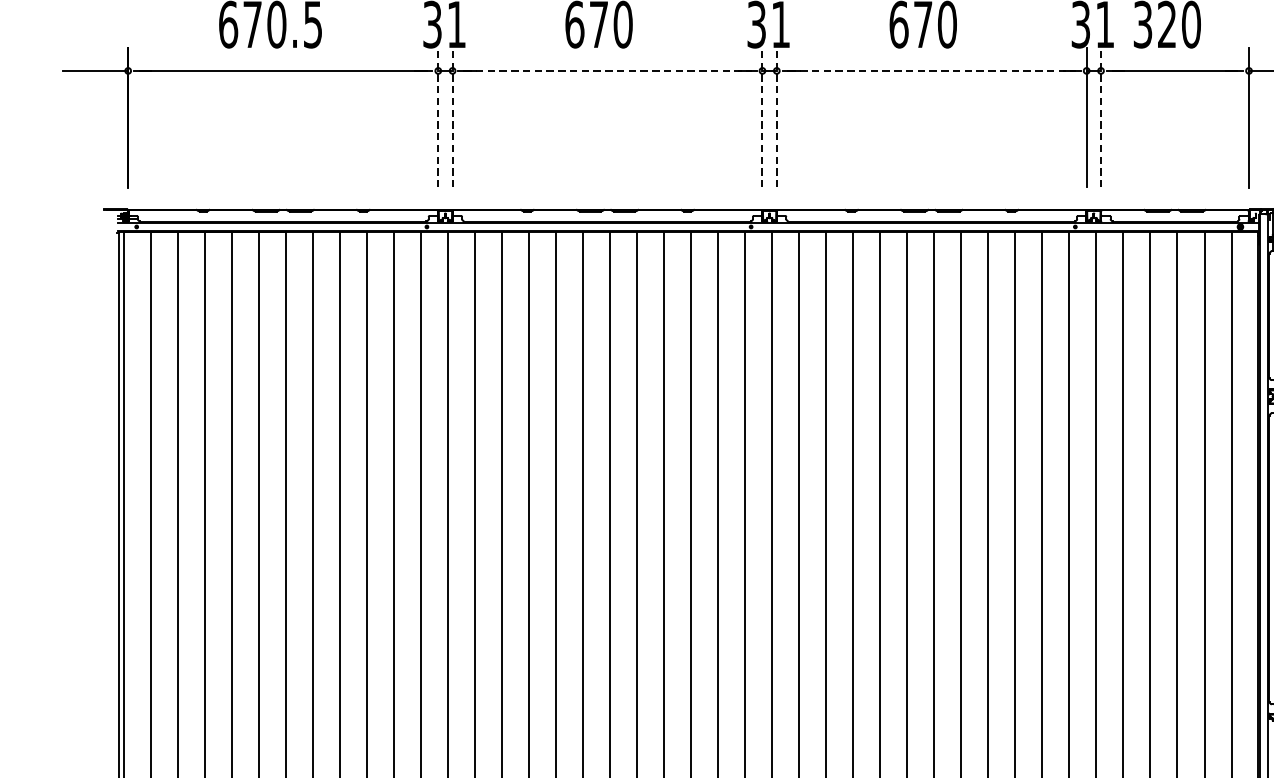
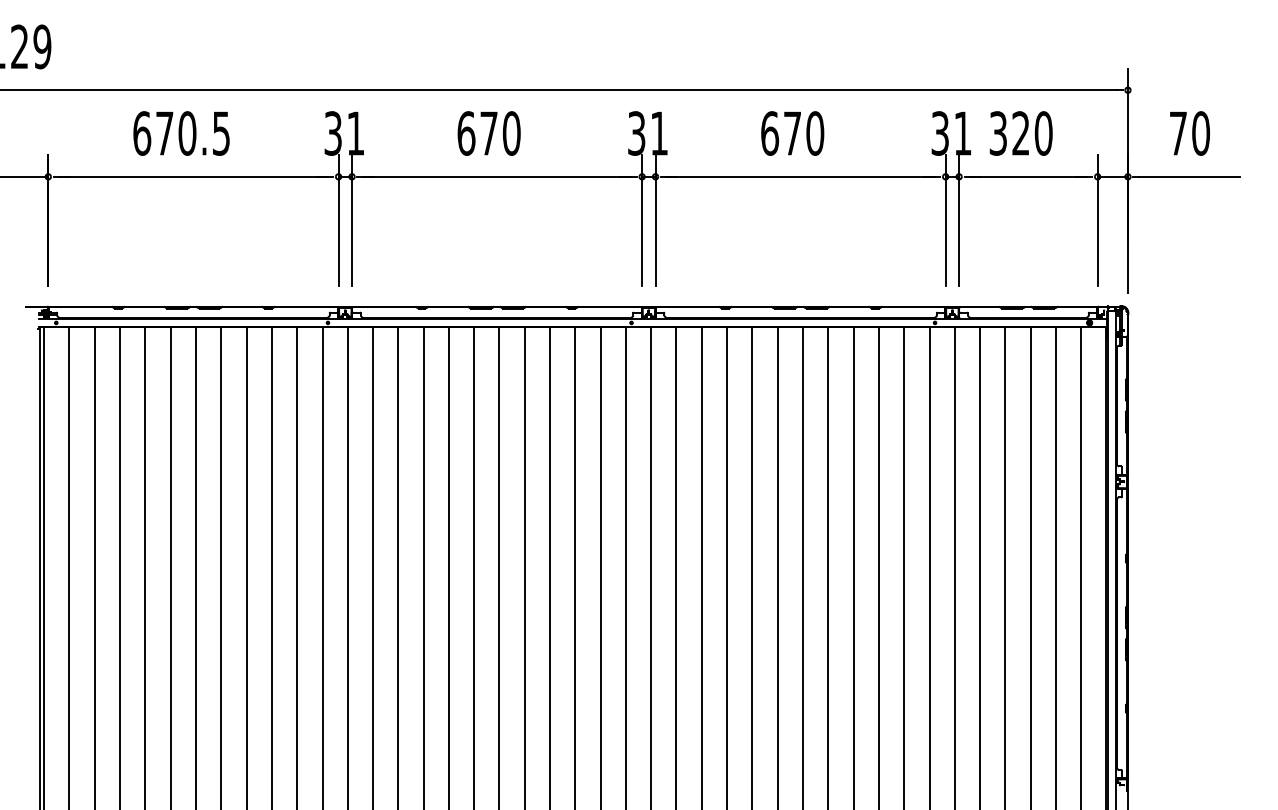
line: (607, 70) -> (497, 176), dashed -> solid
line: (932, 70) -> (801, 176), dashed -> solid
line: (438, 117) -> (338, 220), dashed -> solid
line: (453, 117) -> (352, 220), dashed -> solid
line: (762, 117) -> (642, 220), dashed -> solid
line: (776, 117) -> (655, 220), dashed -> solid
line: (1101, 117) -> (959, 220), dashed -> solid

